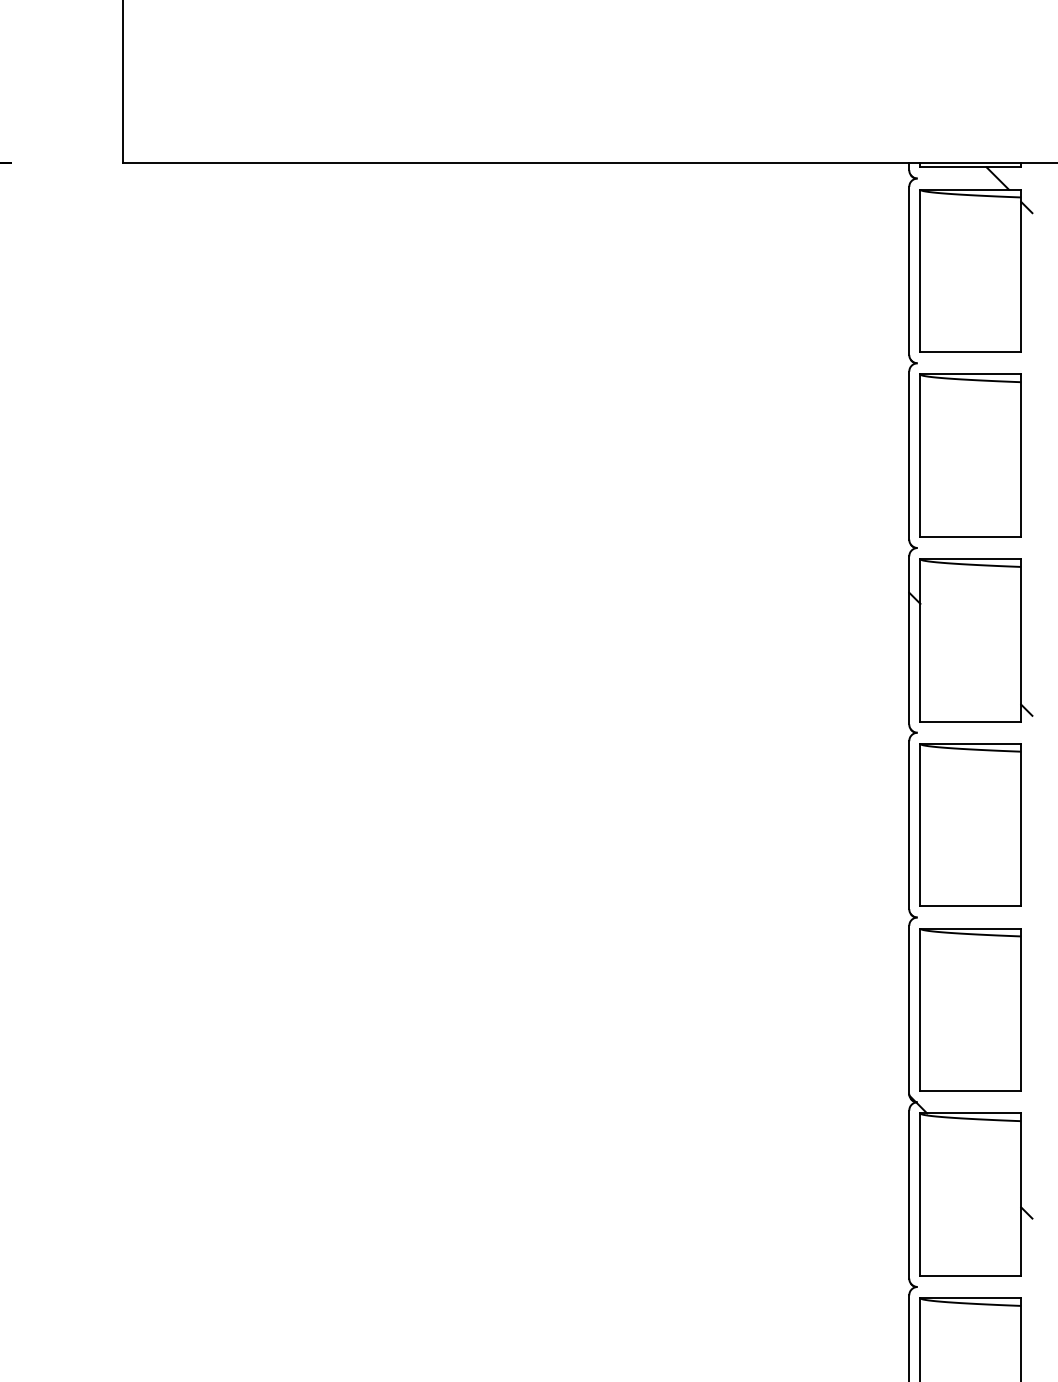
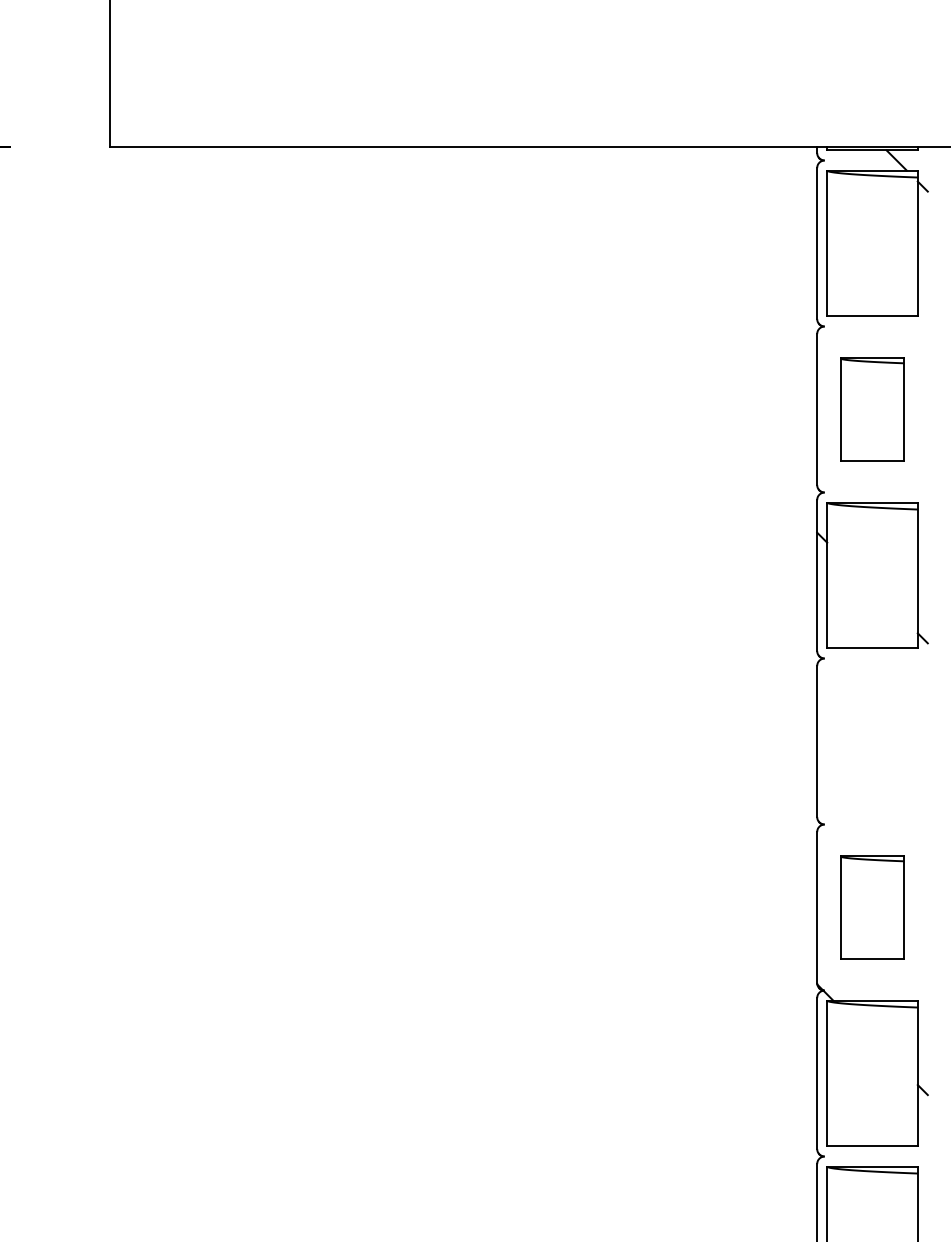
part: (970, 455) -> (872, 409), size x0.7
part: (970, 825) -> (872, 741), removed
part: (970, 1009) -> (872, 907), size x0.7

